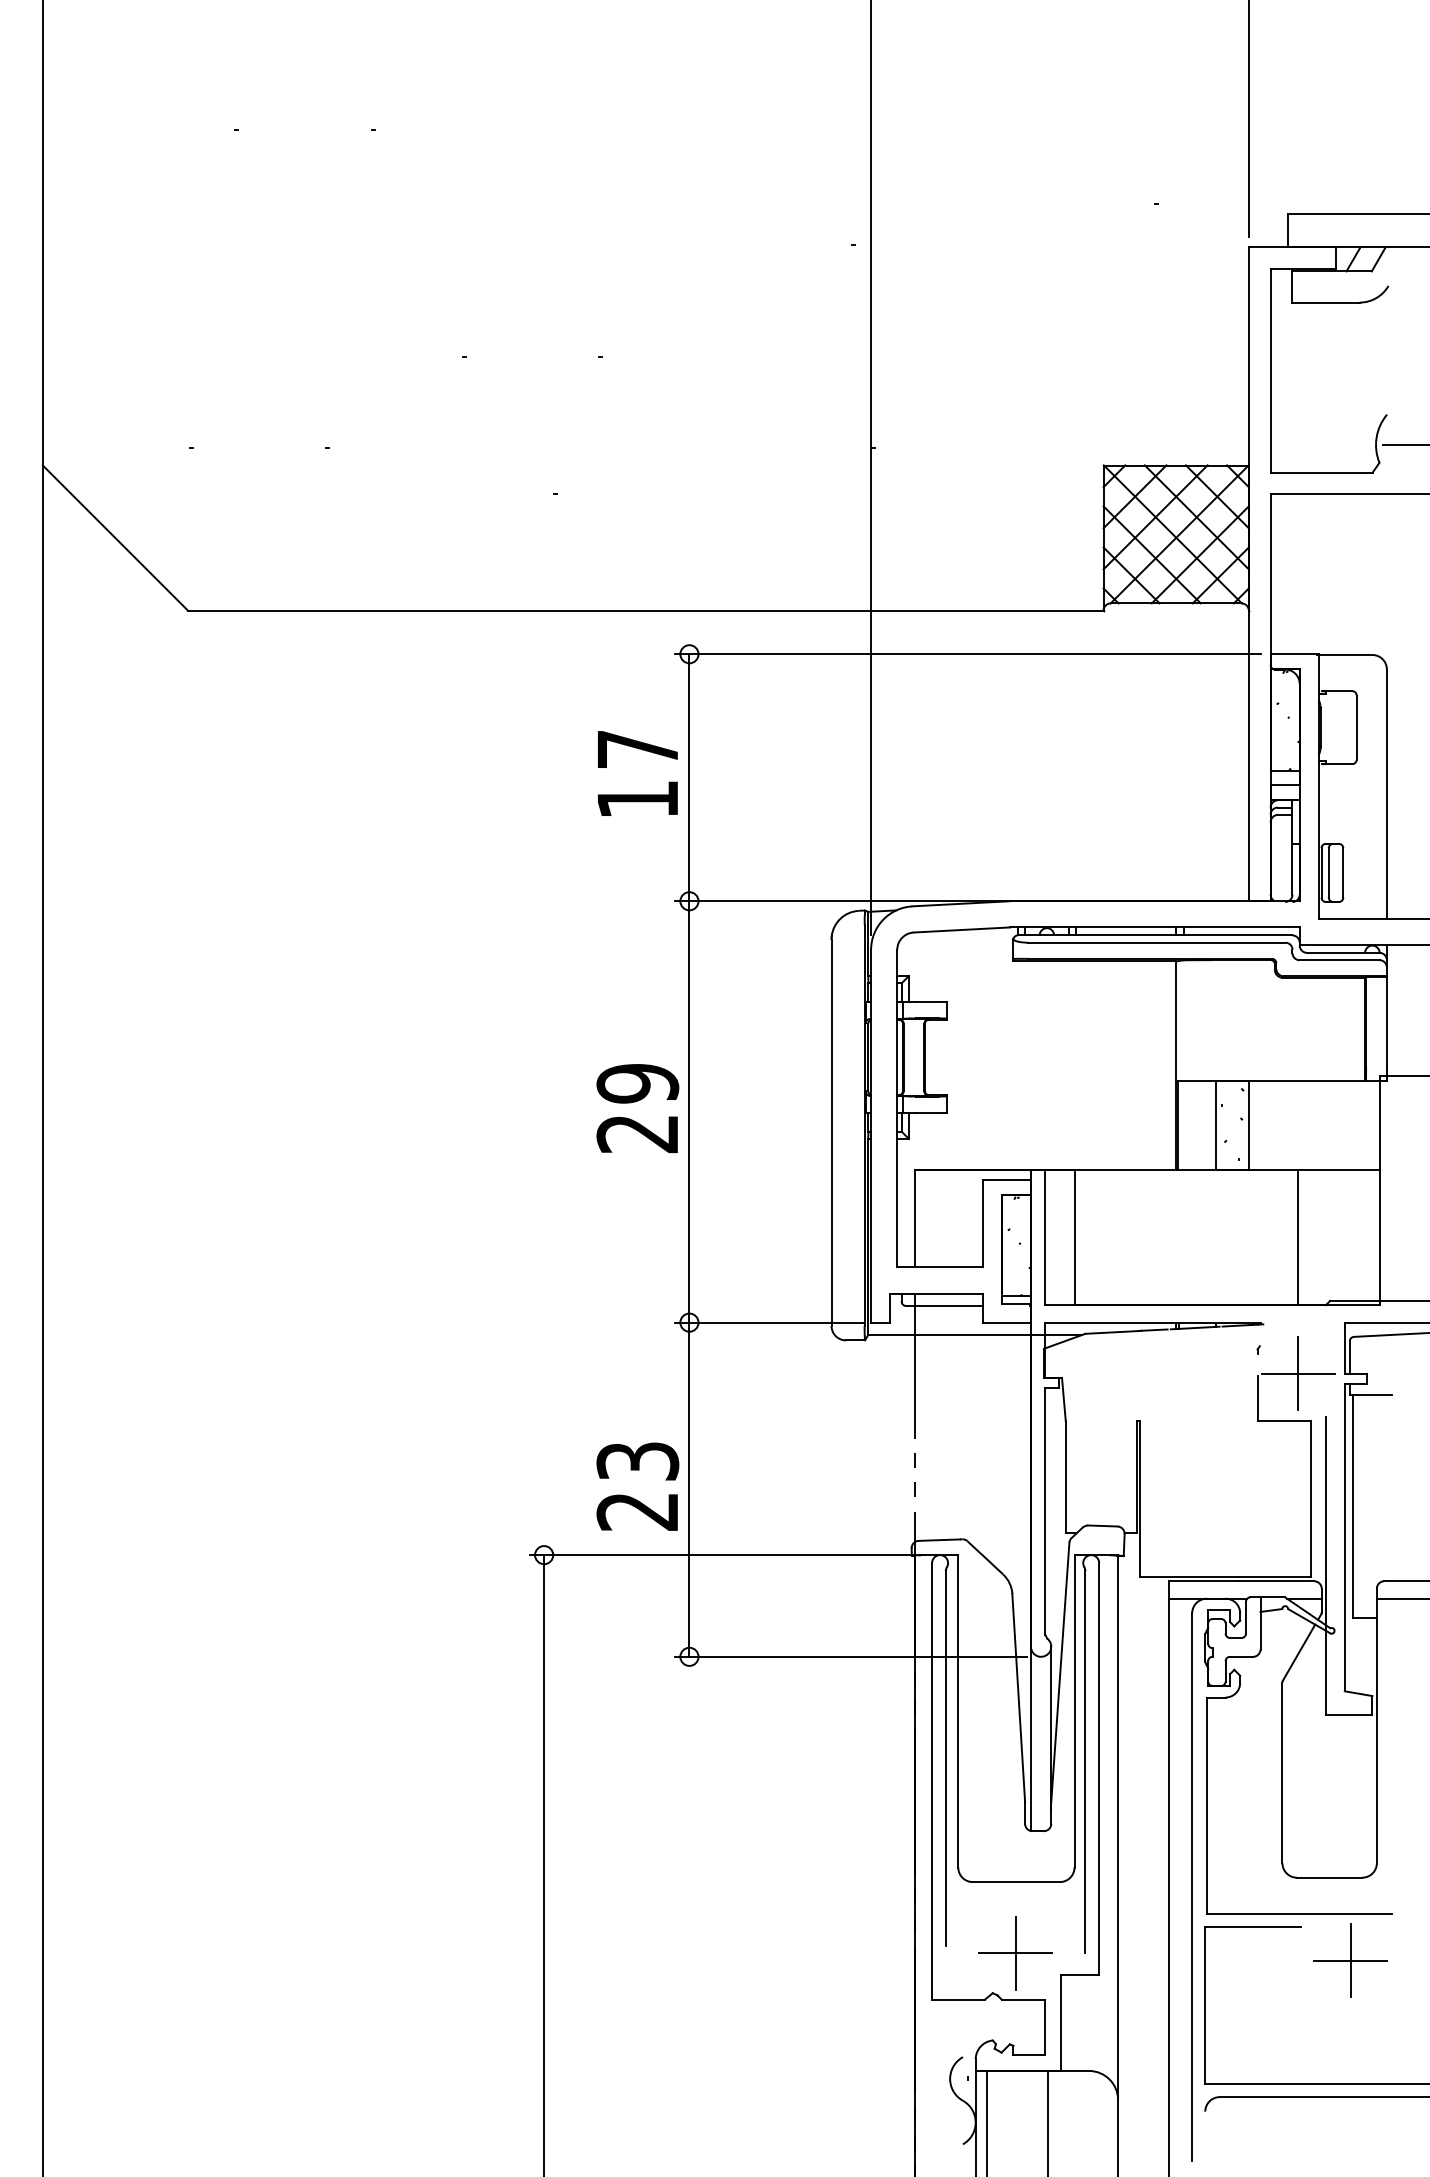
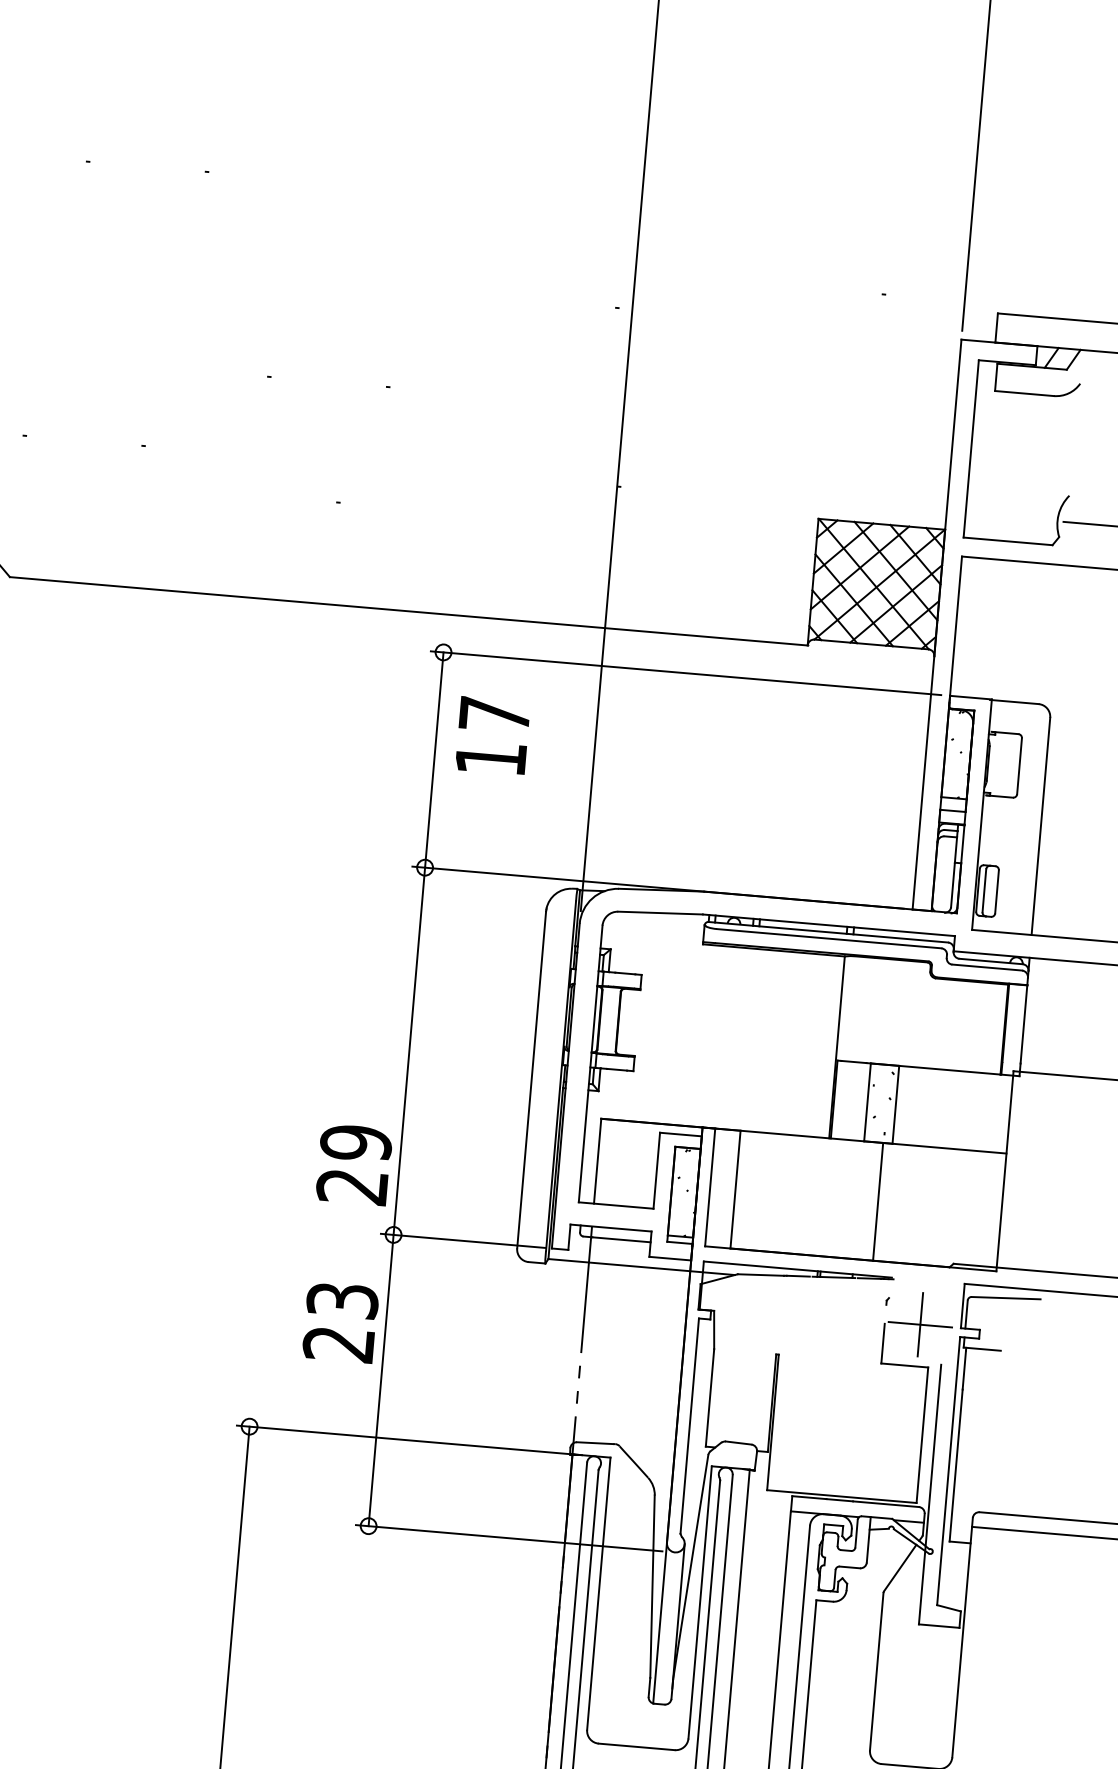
text: (637, 773) -> (492, 735), moved
text: (637, 1108) -> (354, 1164), moved
line: (1298, 1237) -> (878, 1201), moved
text: (637, 1486) -> (340, 1322), moved

